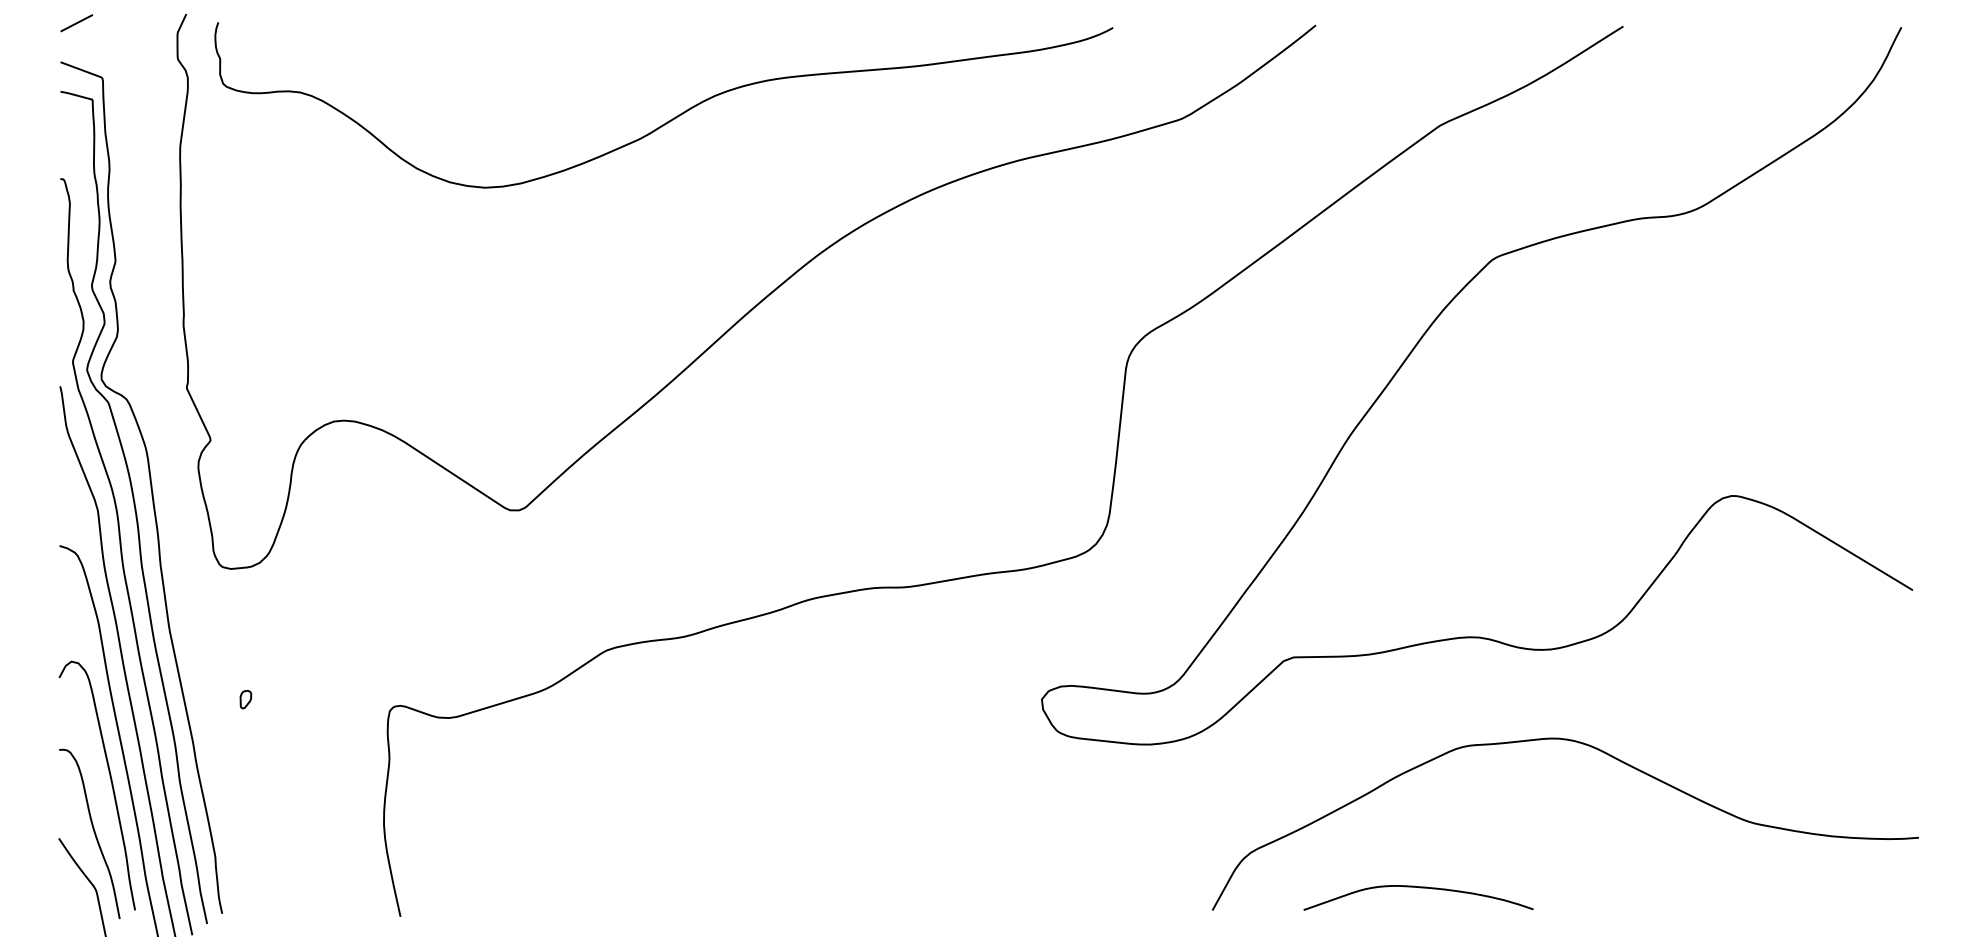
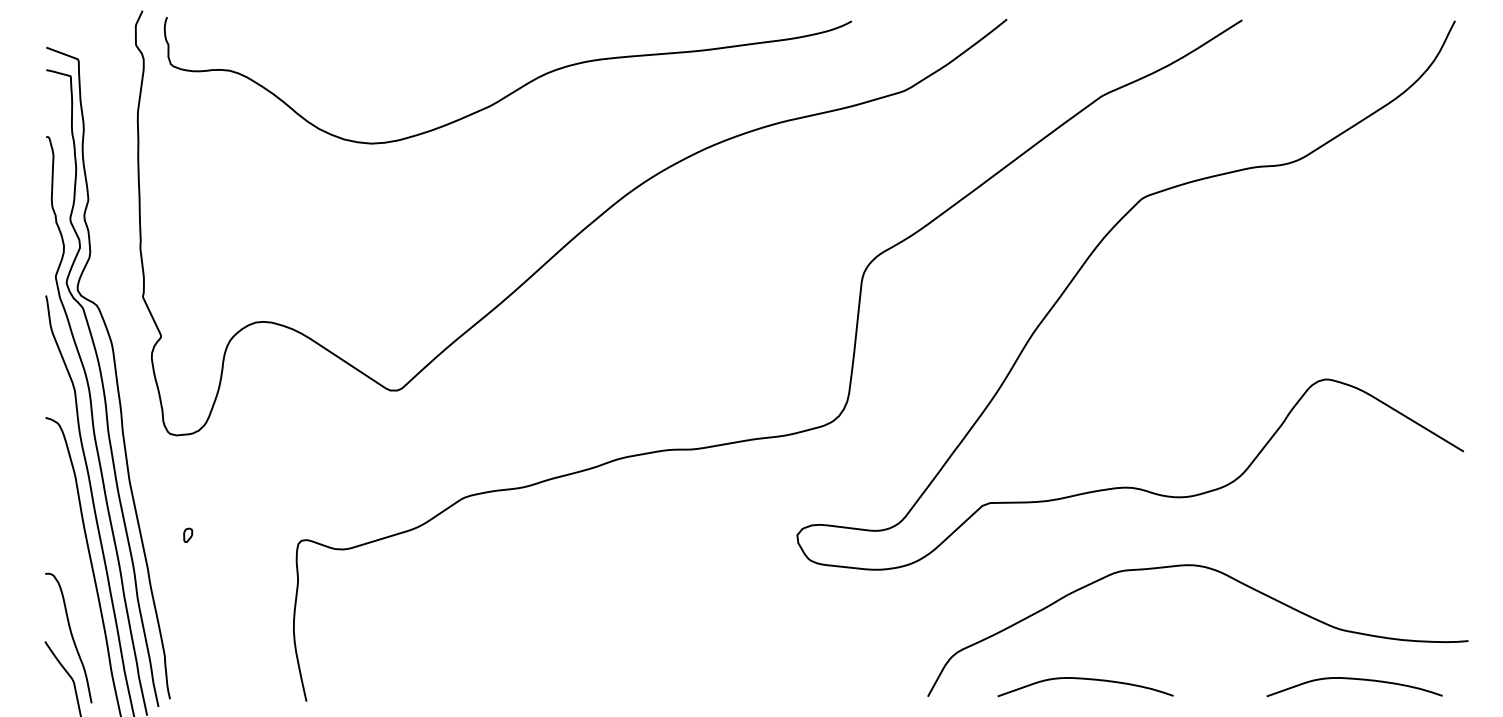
line: (76, 22) -> (58, 17), removed
curve: (110, 783) -> (84, 599), removed
curve: (1769, 887) -> (1354, 679), added

